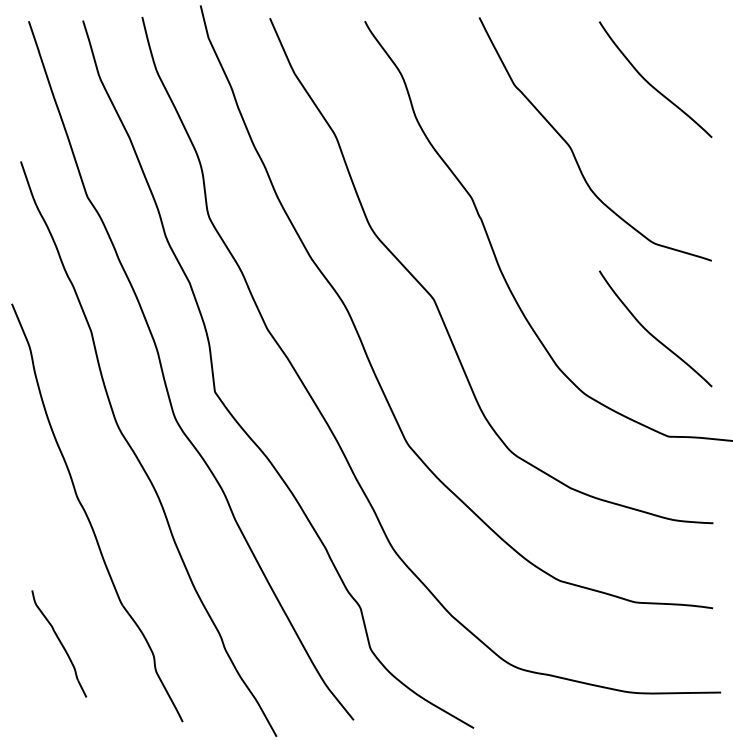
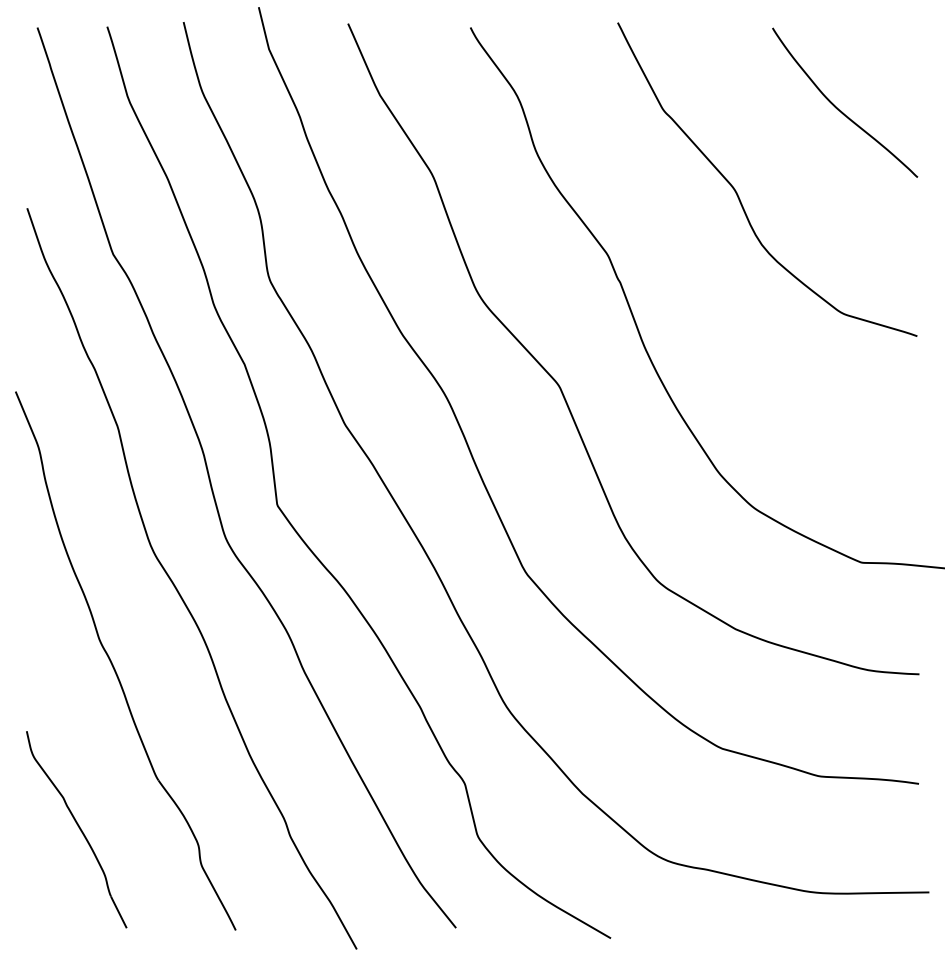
curve: (652, 334) -> (841, 431), removed
part: (59, 643) -> (76, 829), size x1.43

